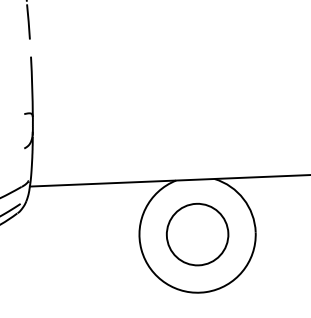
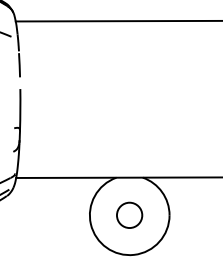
circle: (197, 234) -> (129, 215), size x0.6

